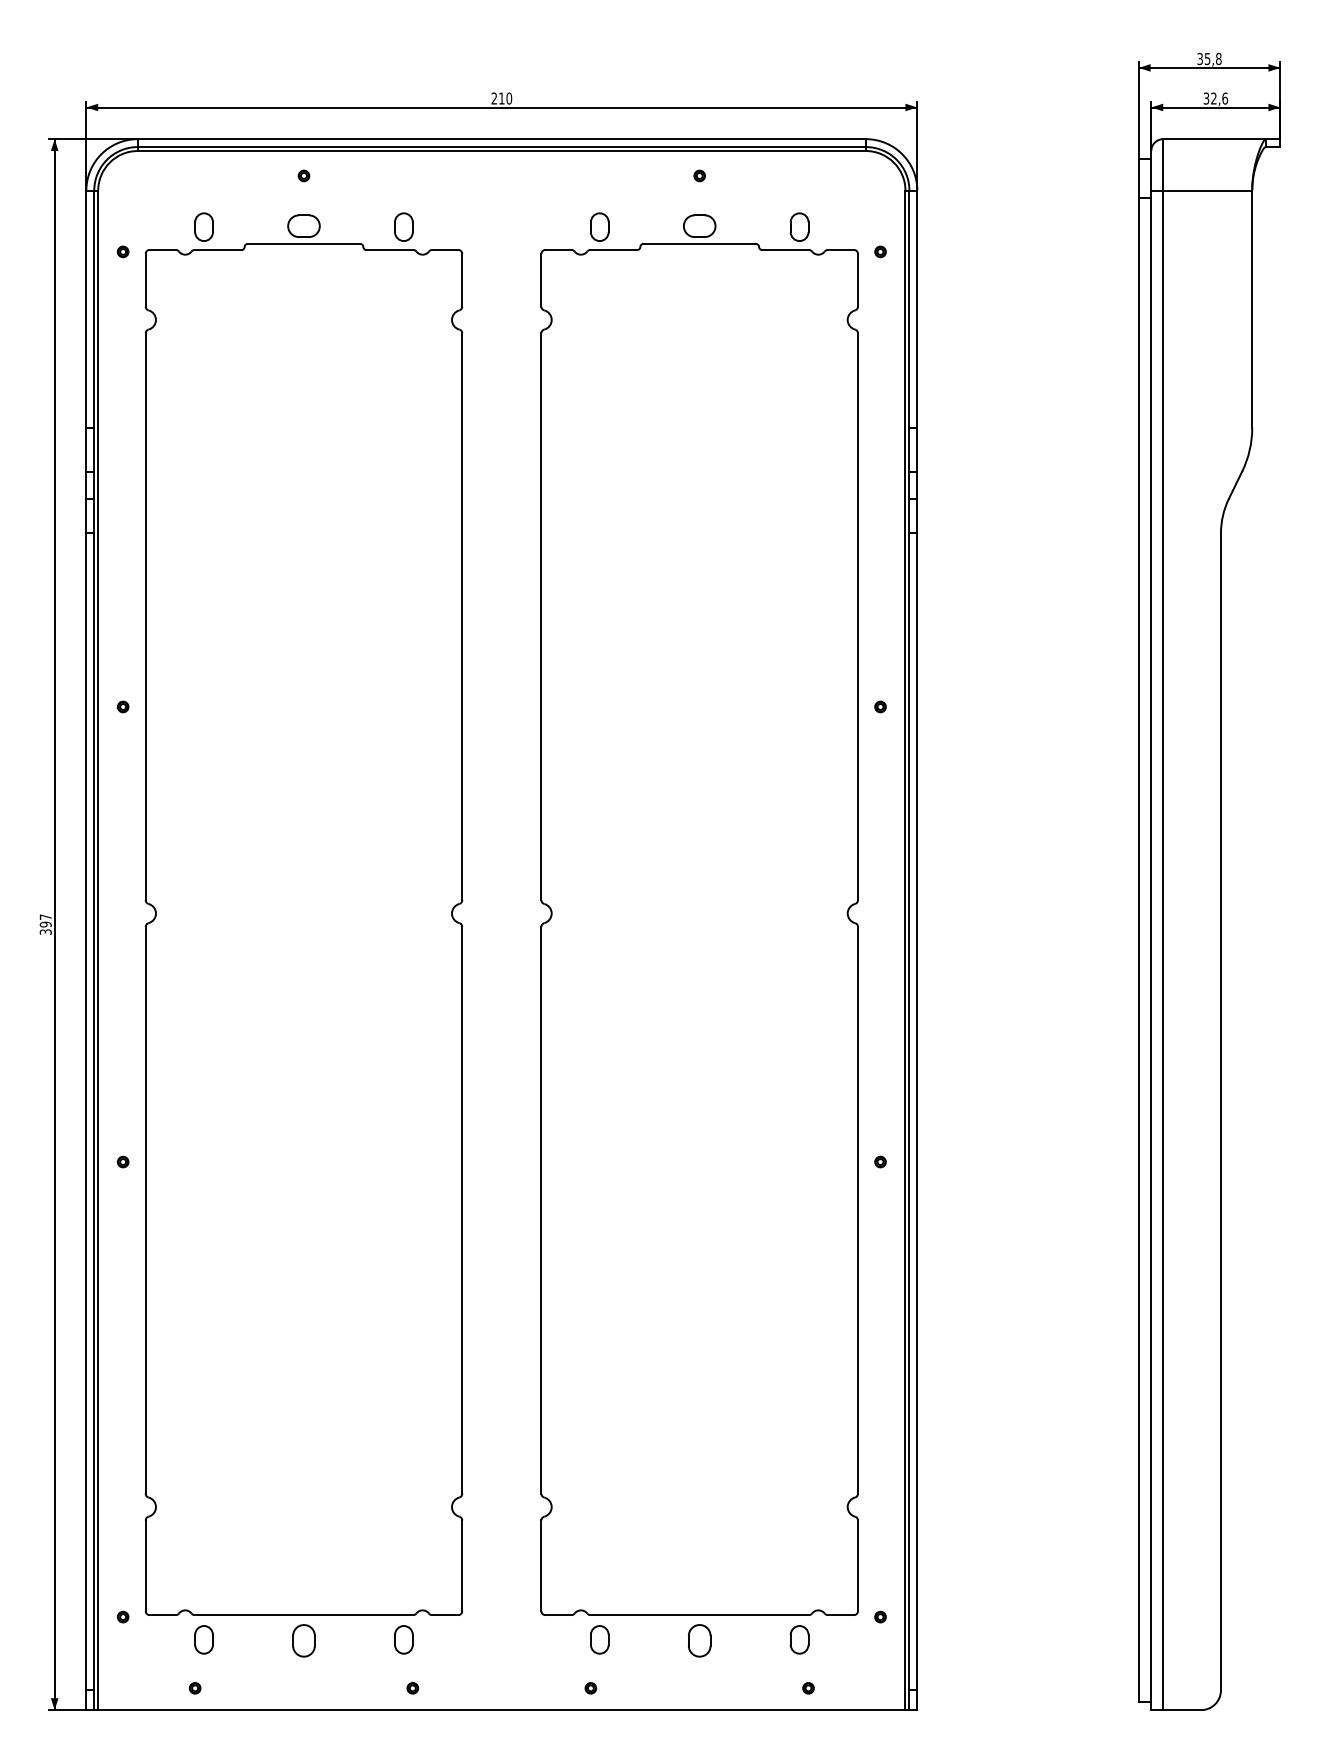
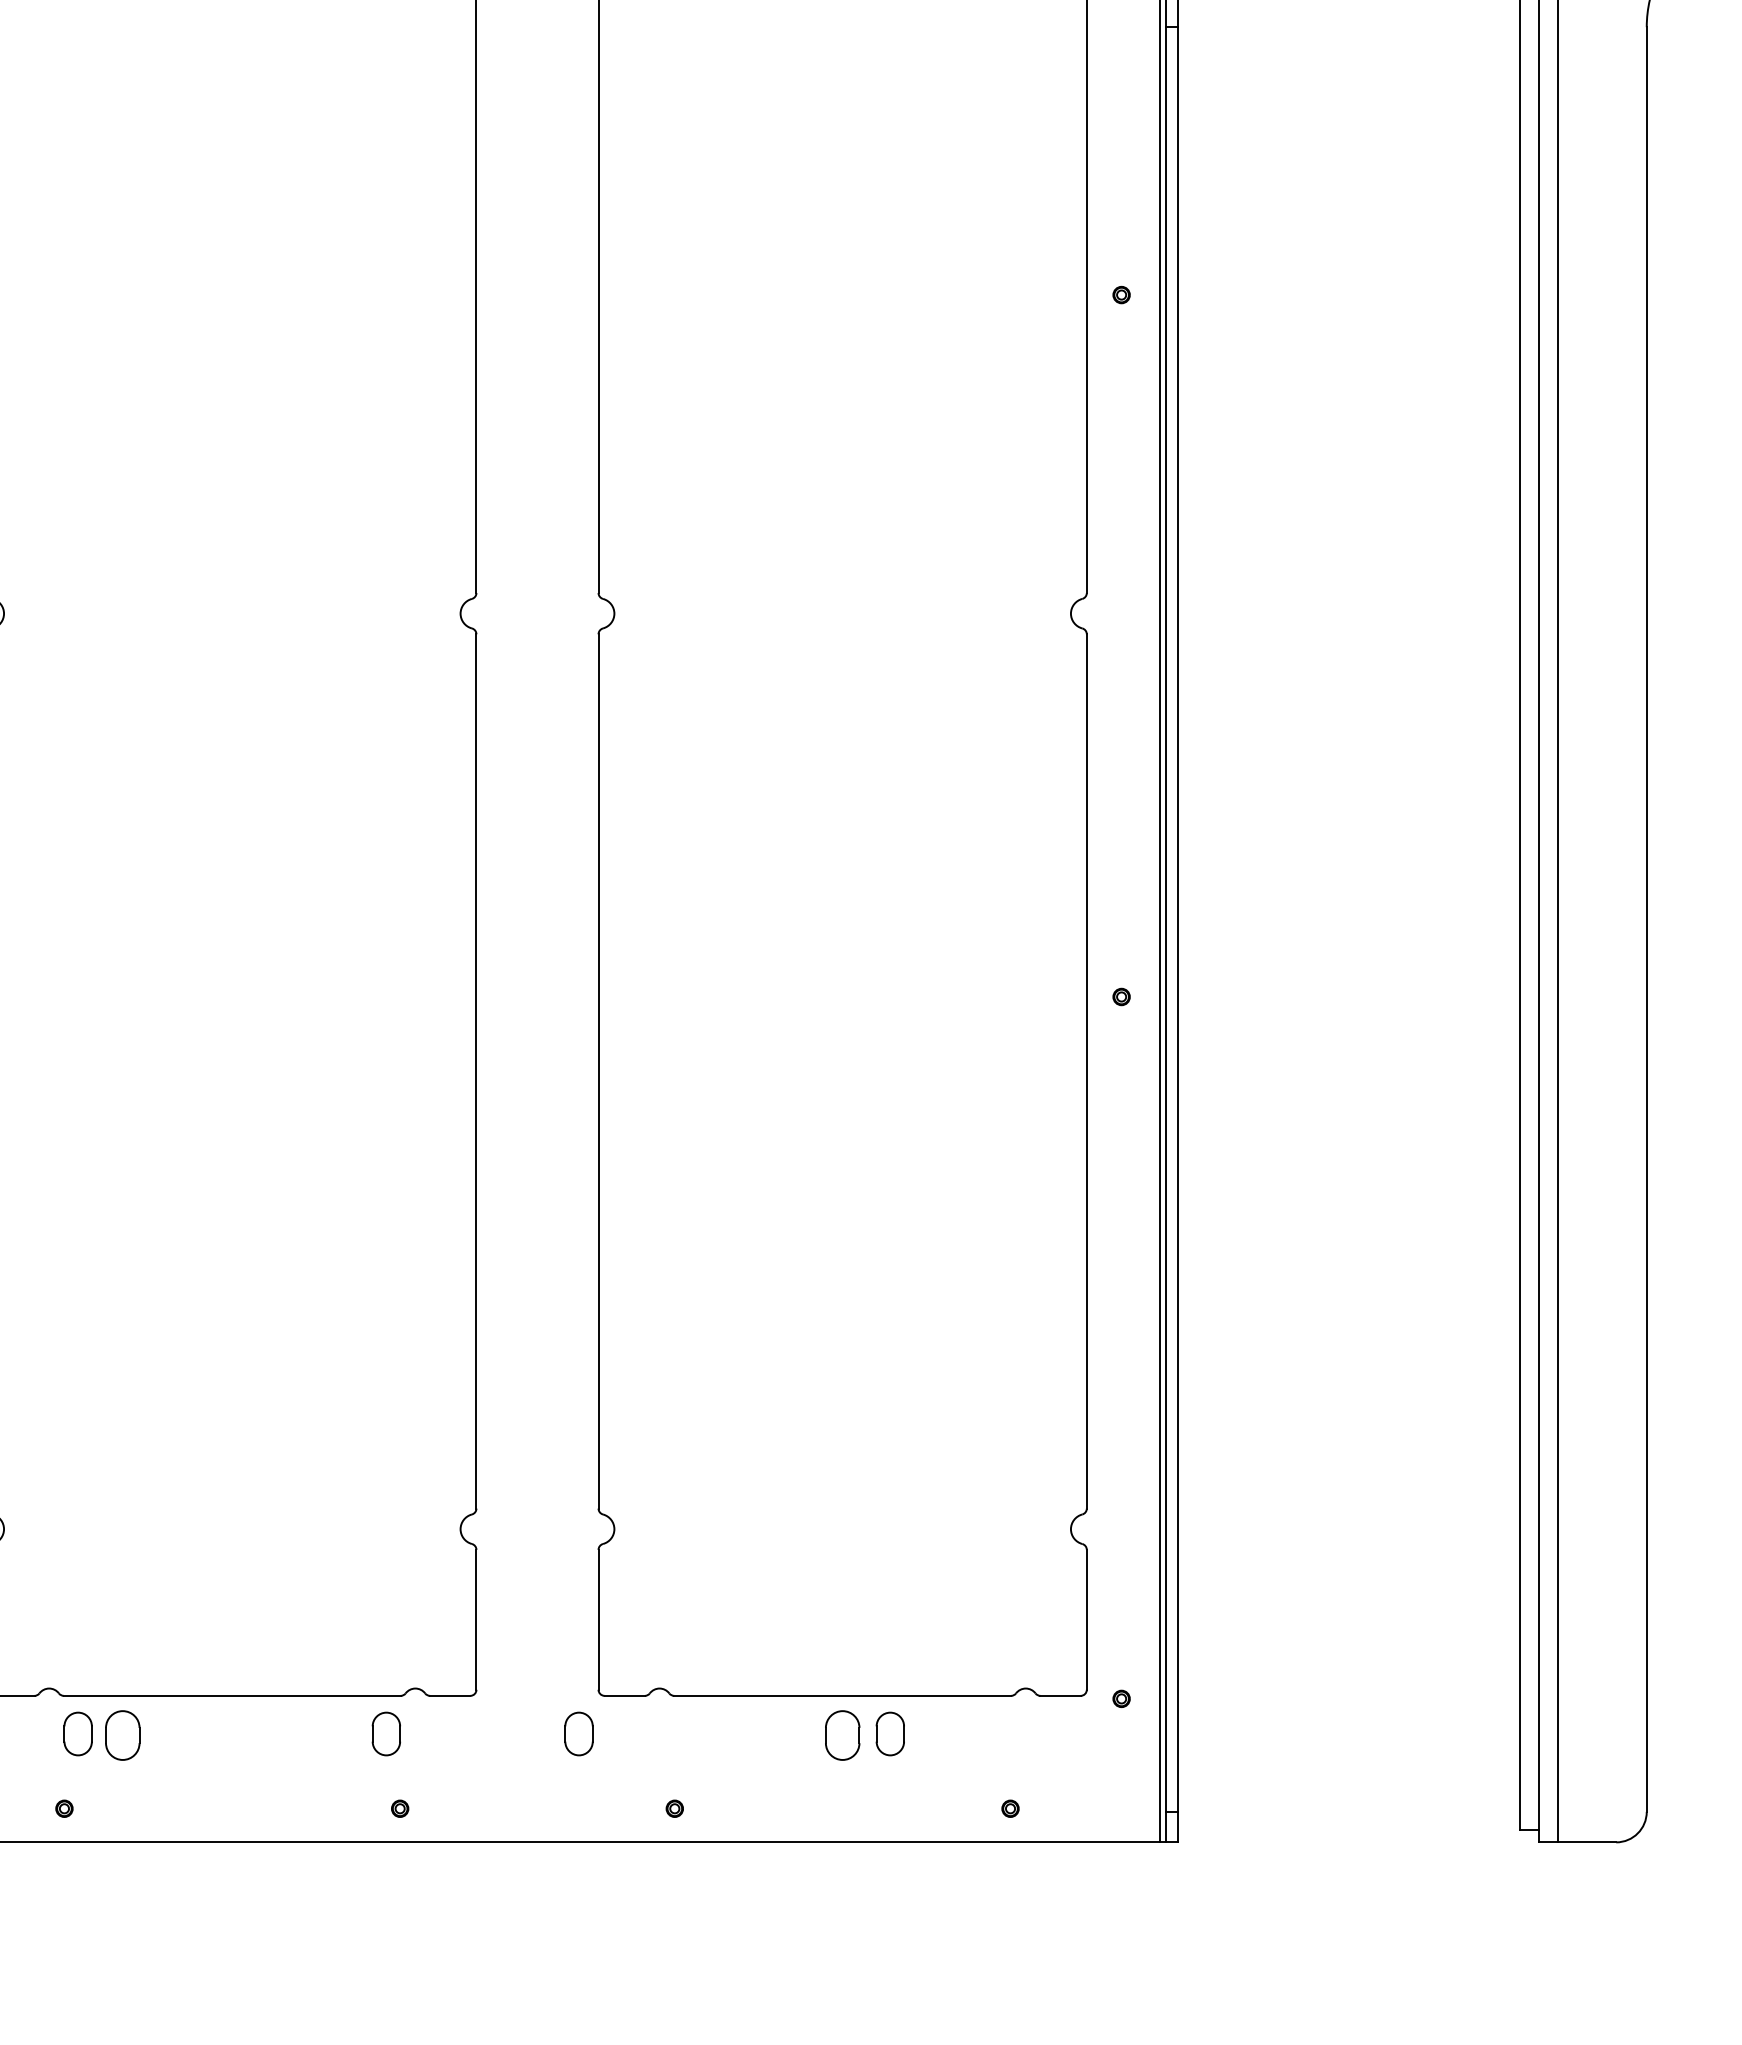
part: (599, 1639) -> (578, 1733), moved
part: (799, 1639) -> (890, 1733), moved
part: (303, 1640) -> (122, 1734), moved

